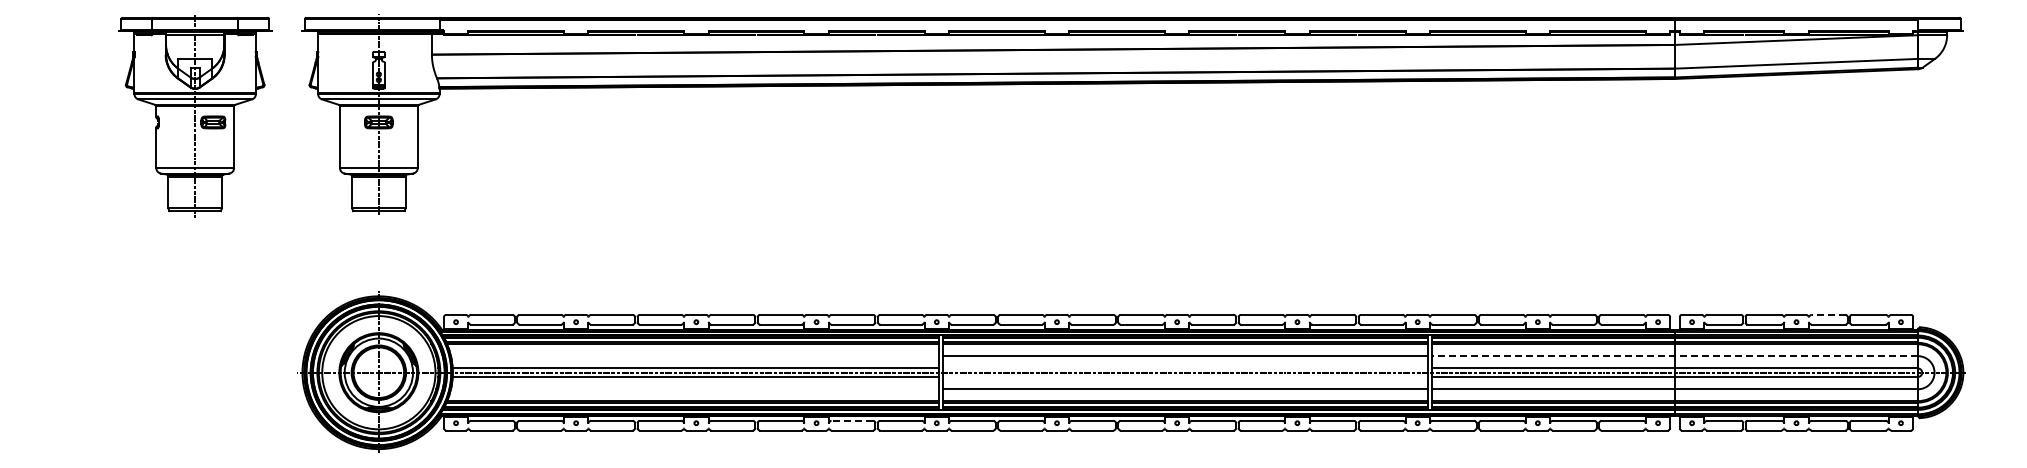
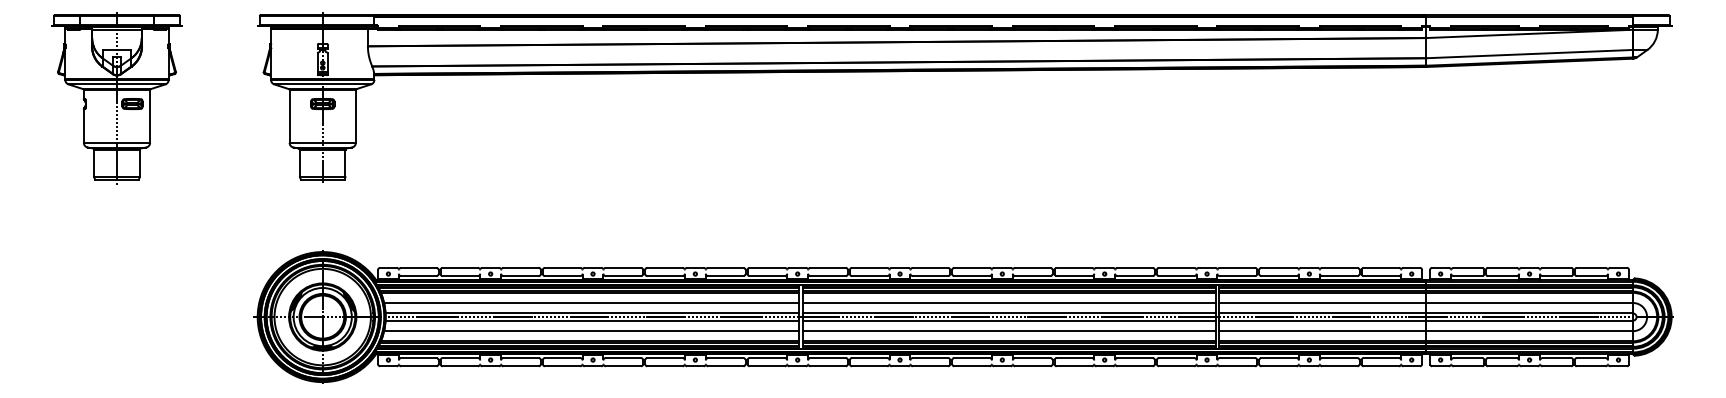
part: (195, 116) -> (117, 98), moved
line: (1828, 314) -> (1556, 267), dashed -> solid
line: (694, 356) -> (591, 303), added
line: (1675, 356) -> (1426, 303), dashed -> solid
line: (1185, 368) -> (1009, 313), added
line: (1185, 376) -> (1009, 320), added
line: (694, 389) -> (591, 331), added
line: (852, 420) -> (725, 357), dashed -> solid

